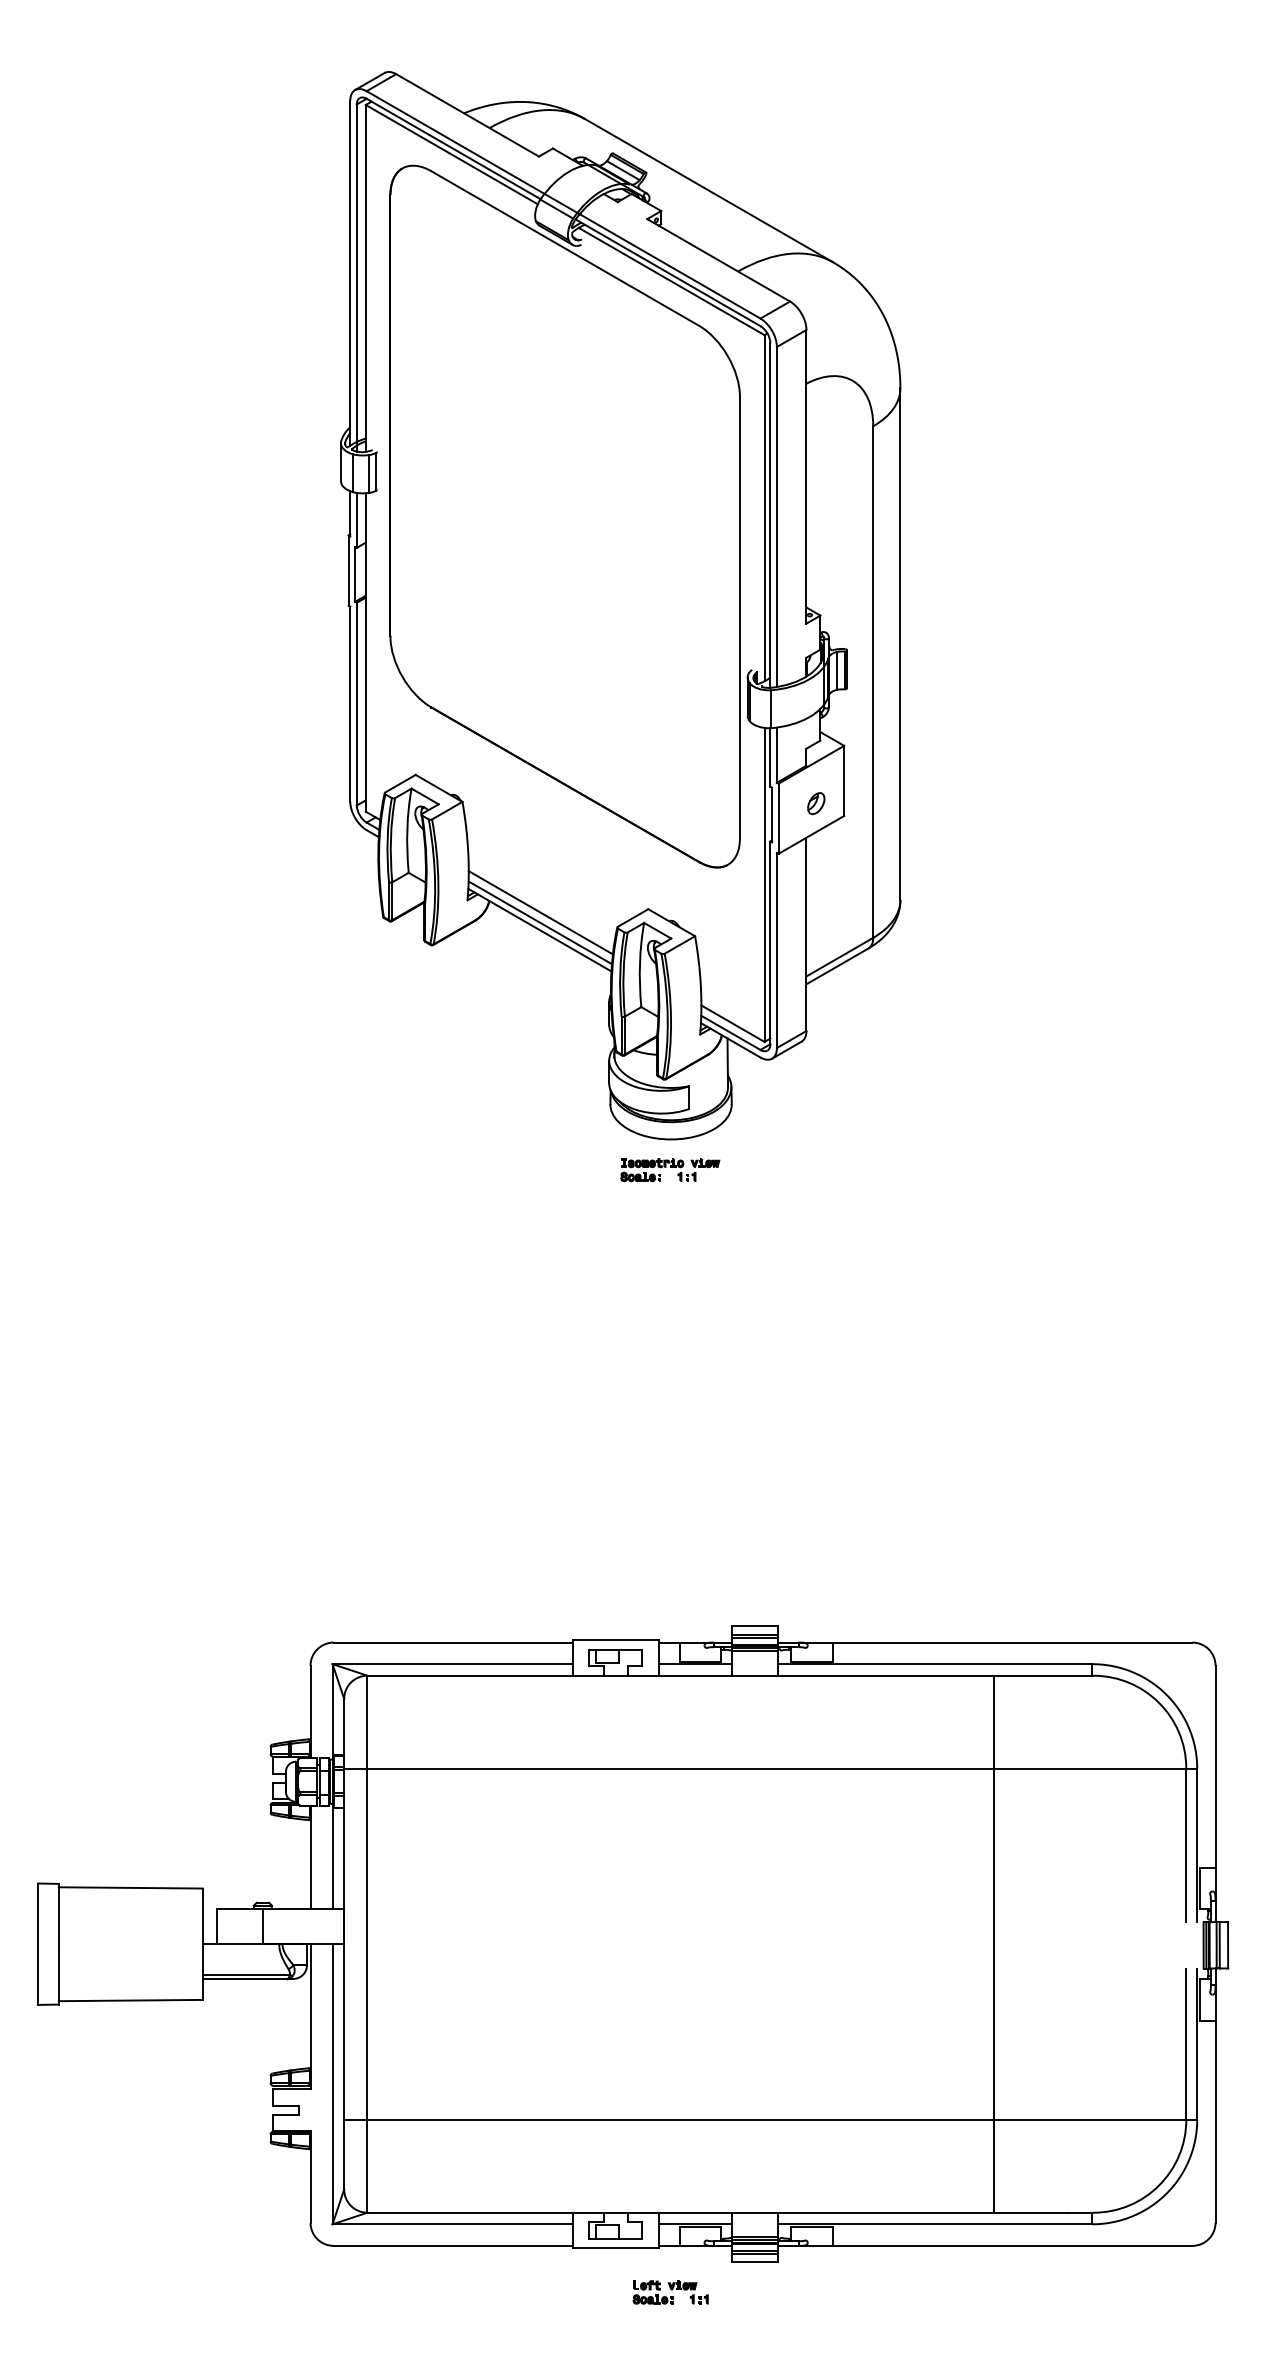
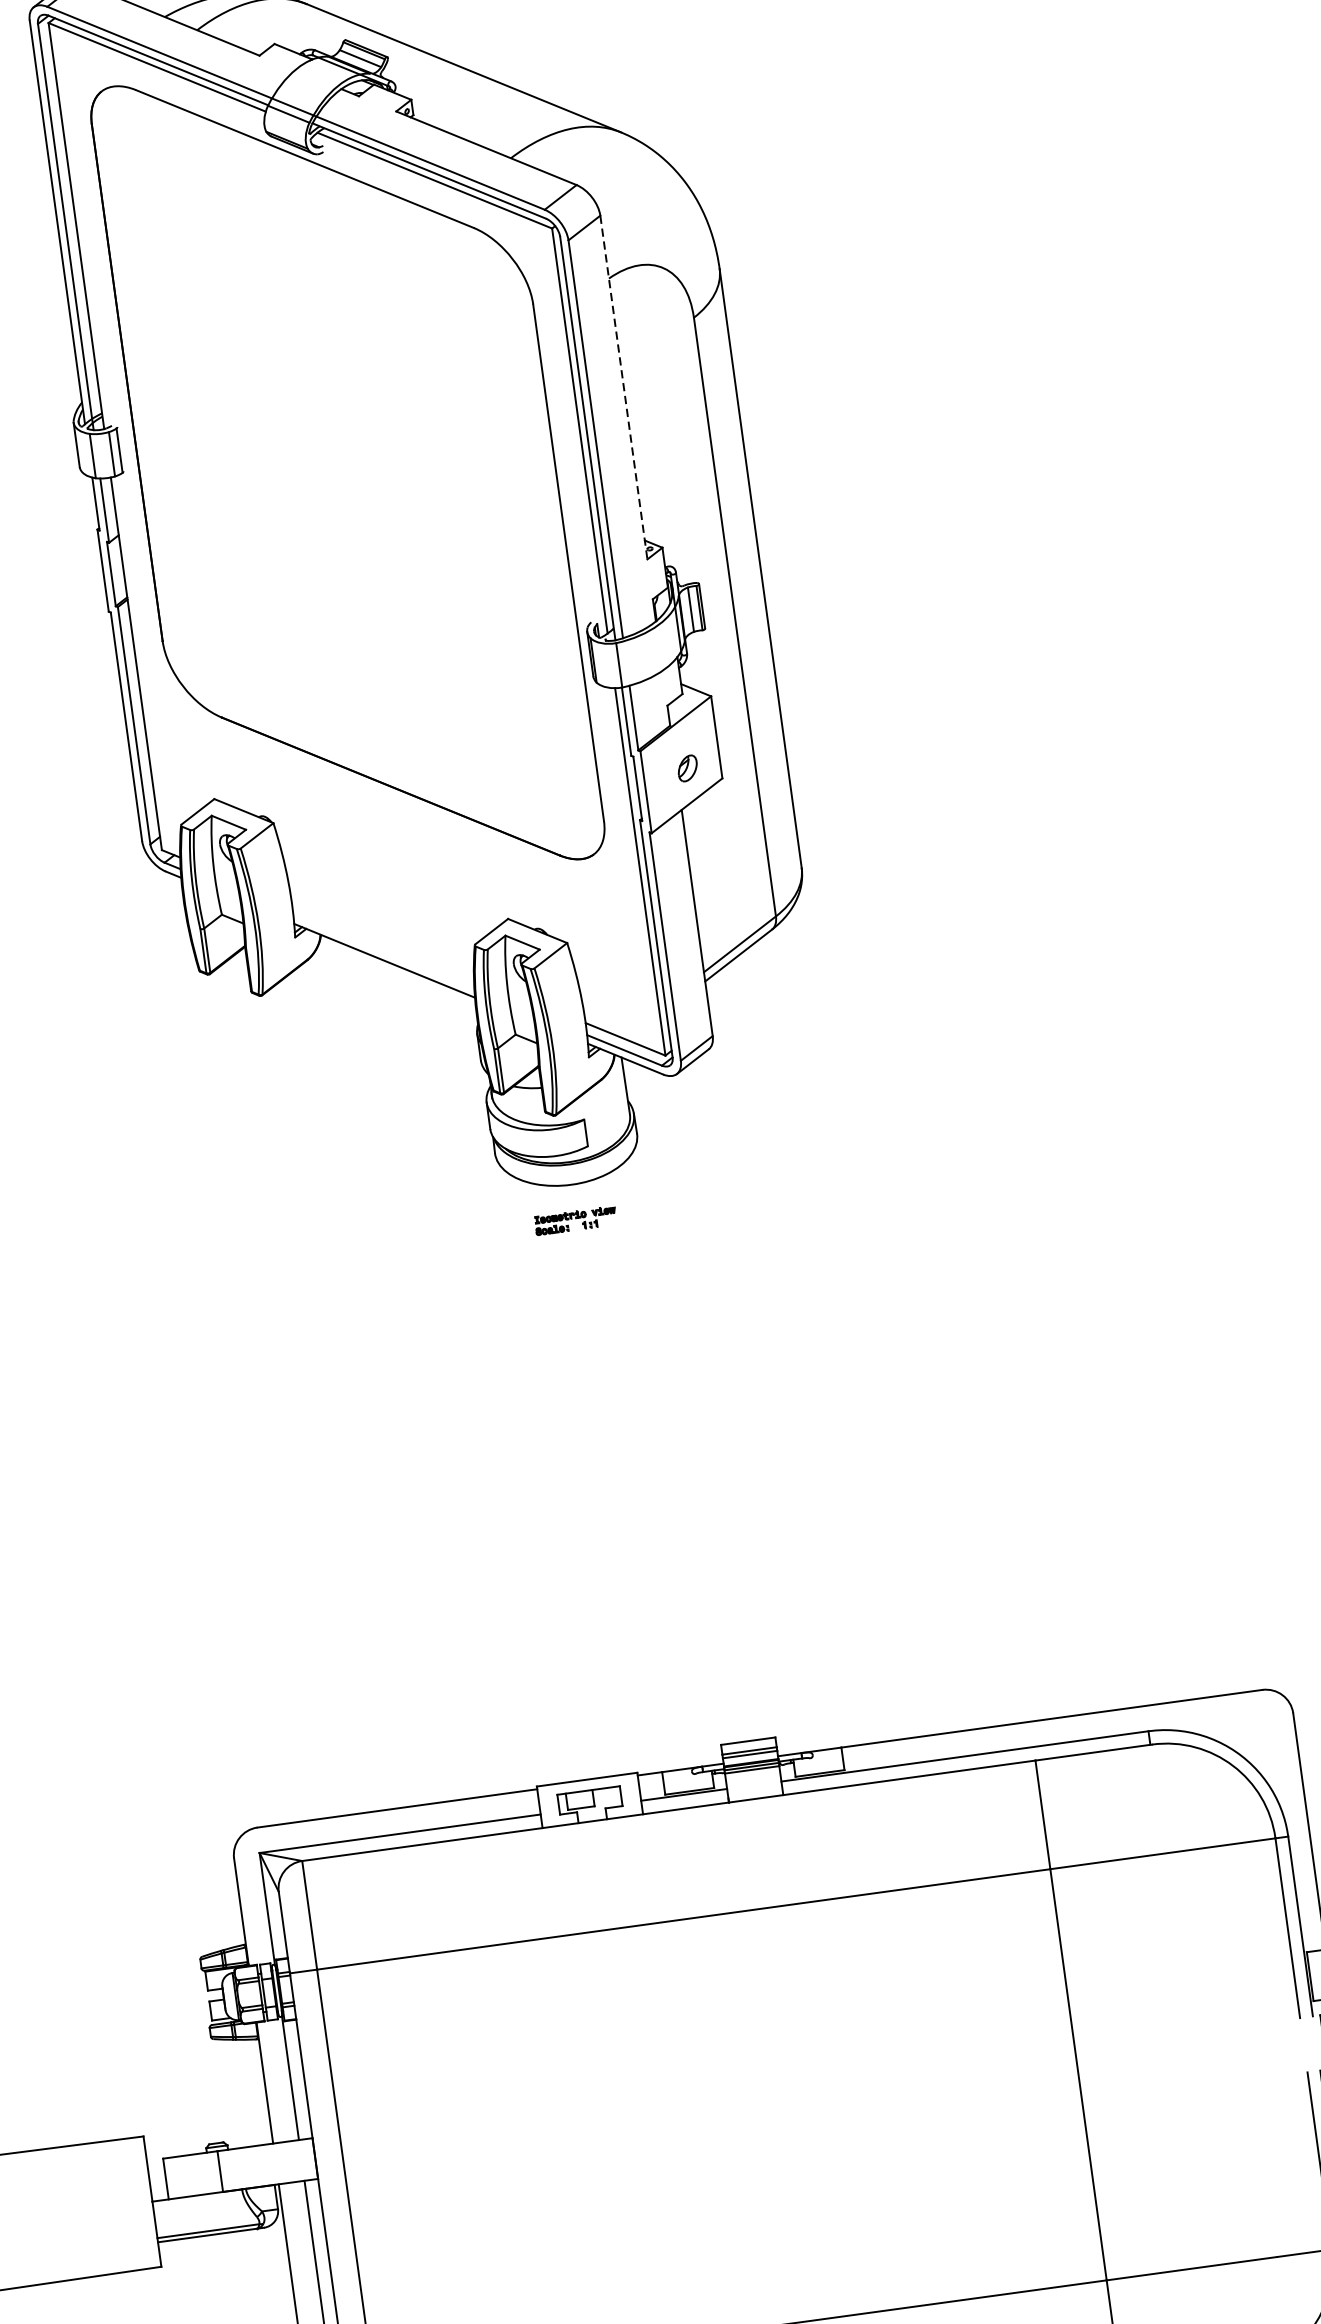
line: (806, 476) -> (623, 387), solid -> dashed
line: (540, 912) -> (382, 940), removed
line: (539, 922) -> (382, 951), removed
part: (670, 1170) -> (575, 1221), size x0.7

